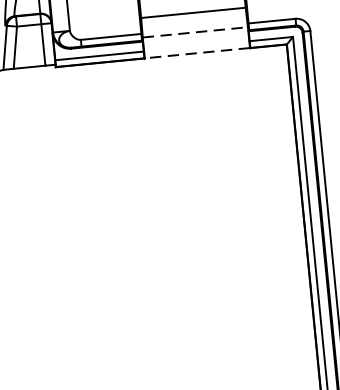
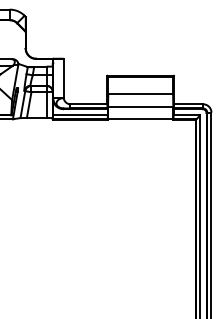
line: (195, 32) -> (140, 106), dashed -> solid
line: (197, 53) -> (140, 119), dashed -> solid

